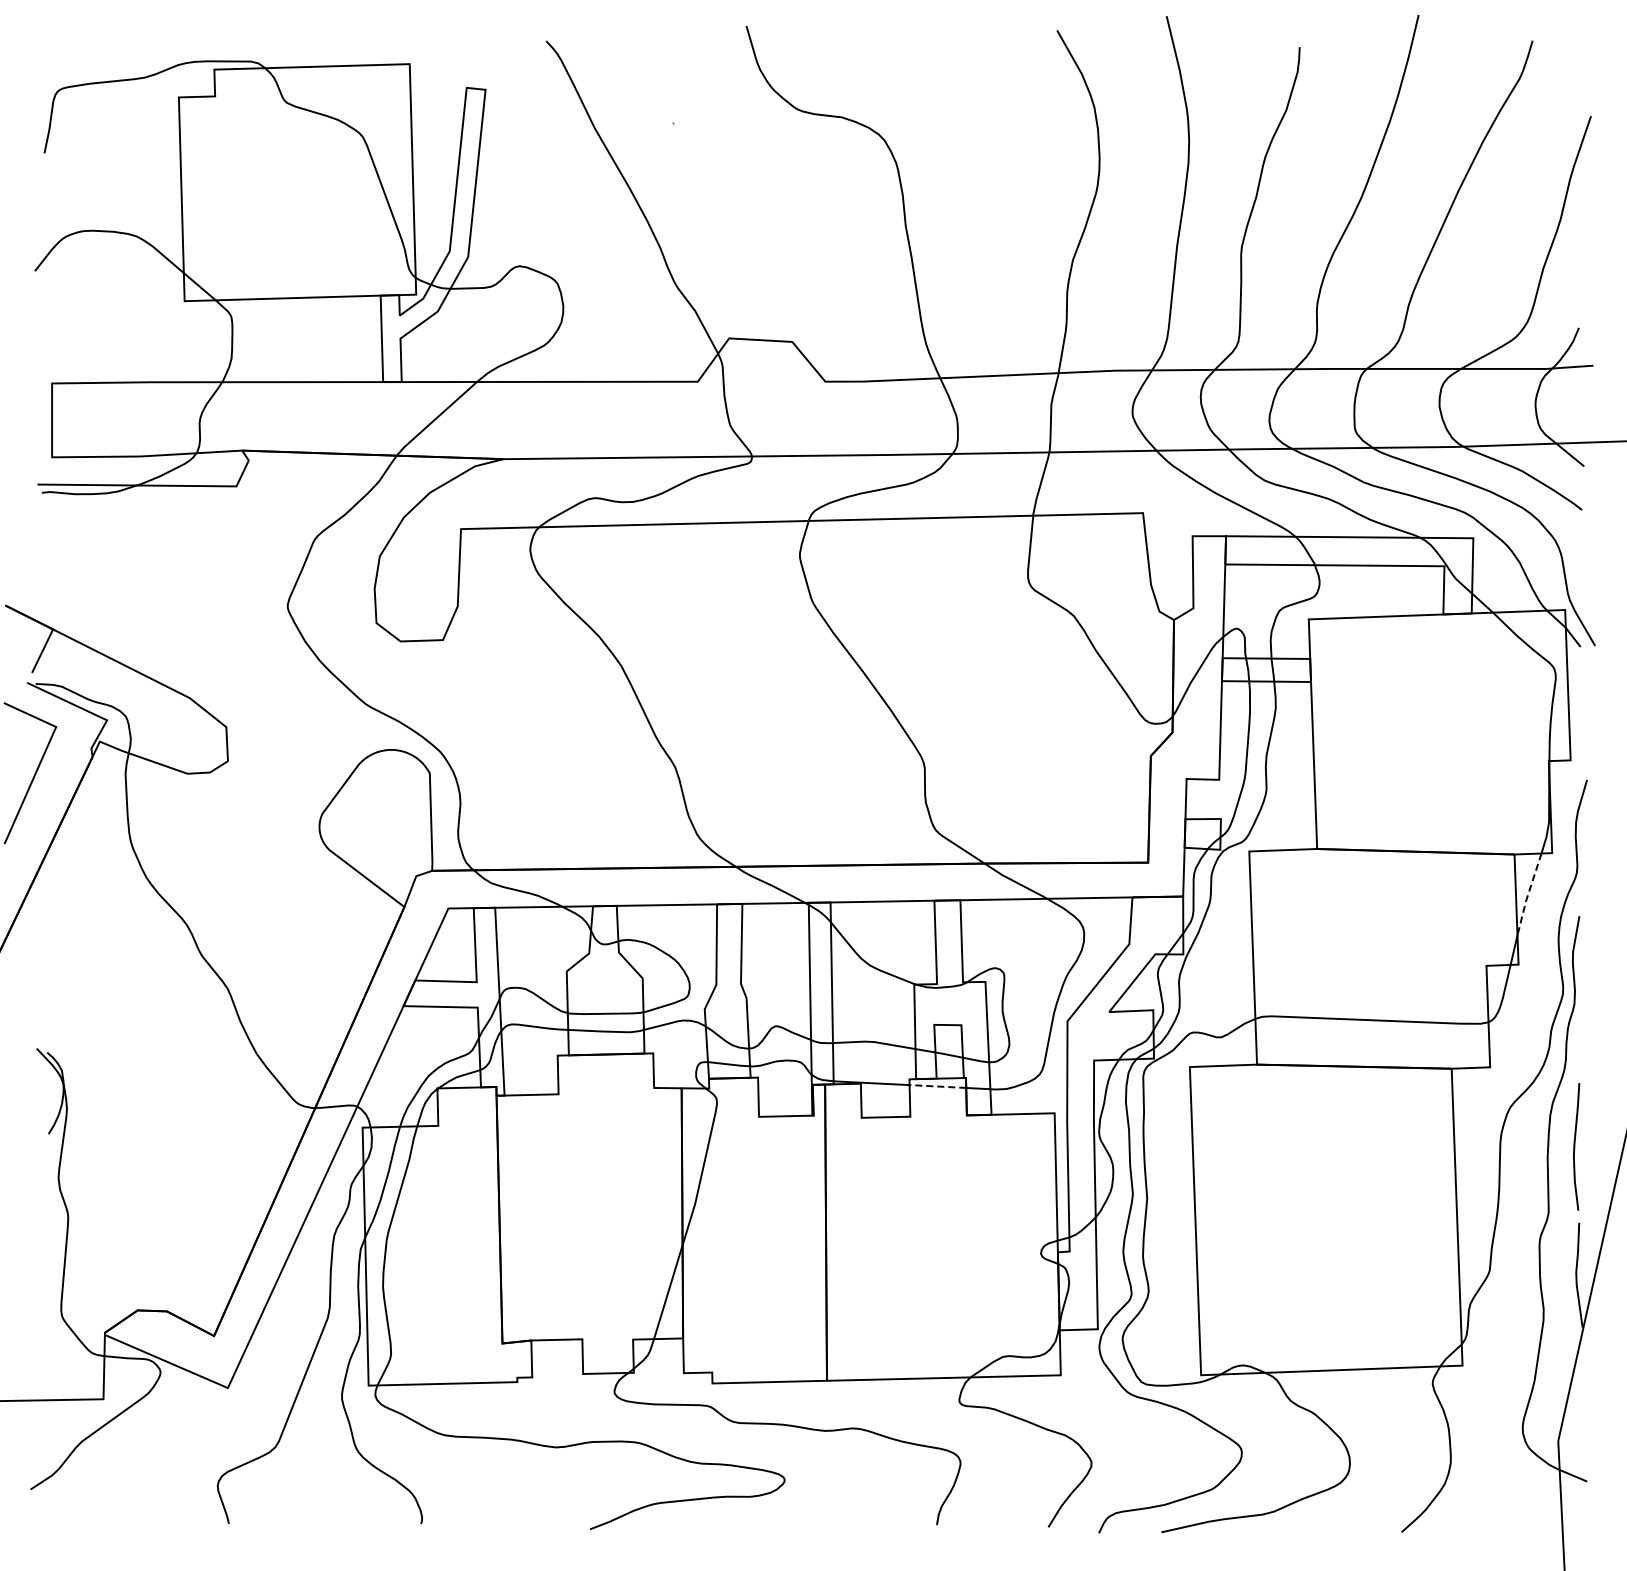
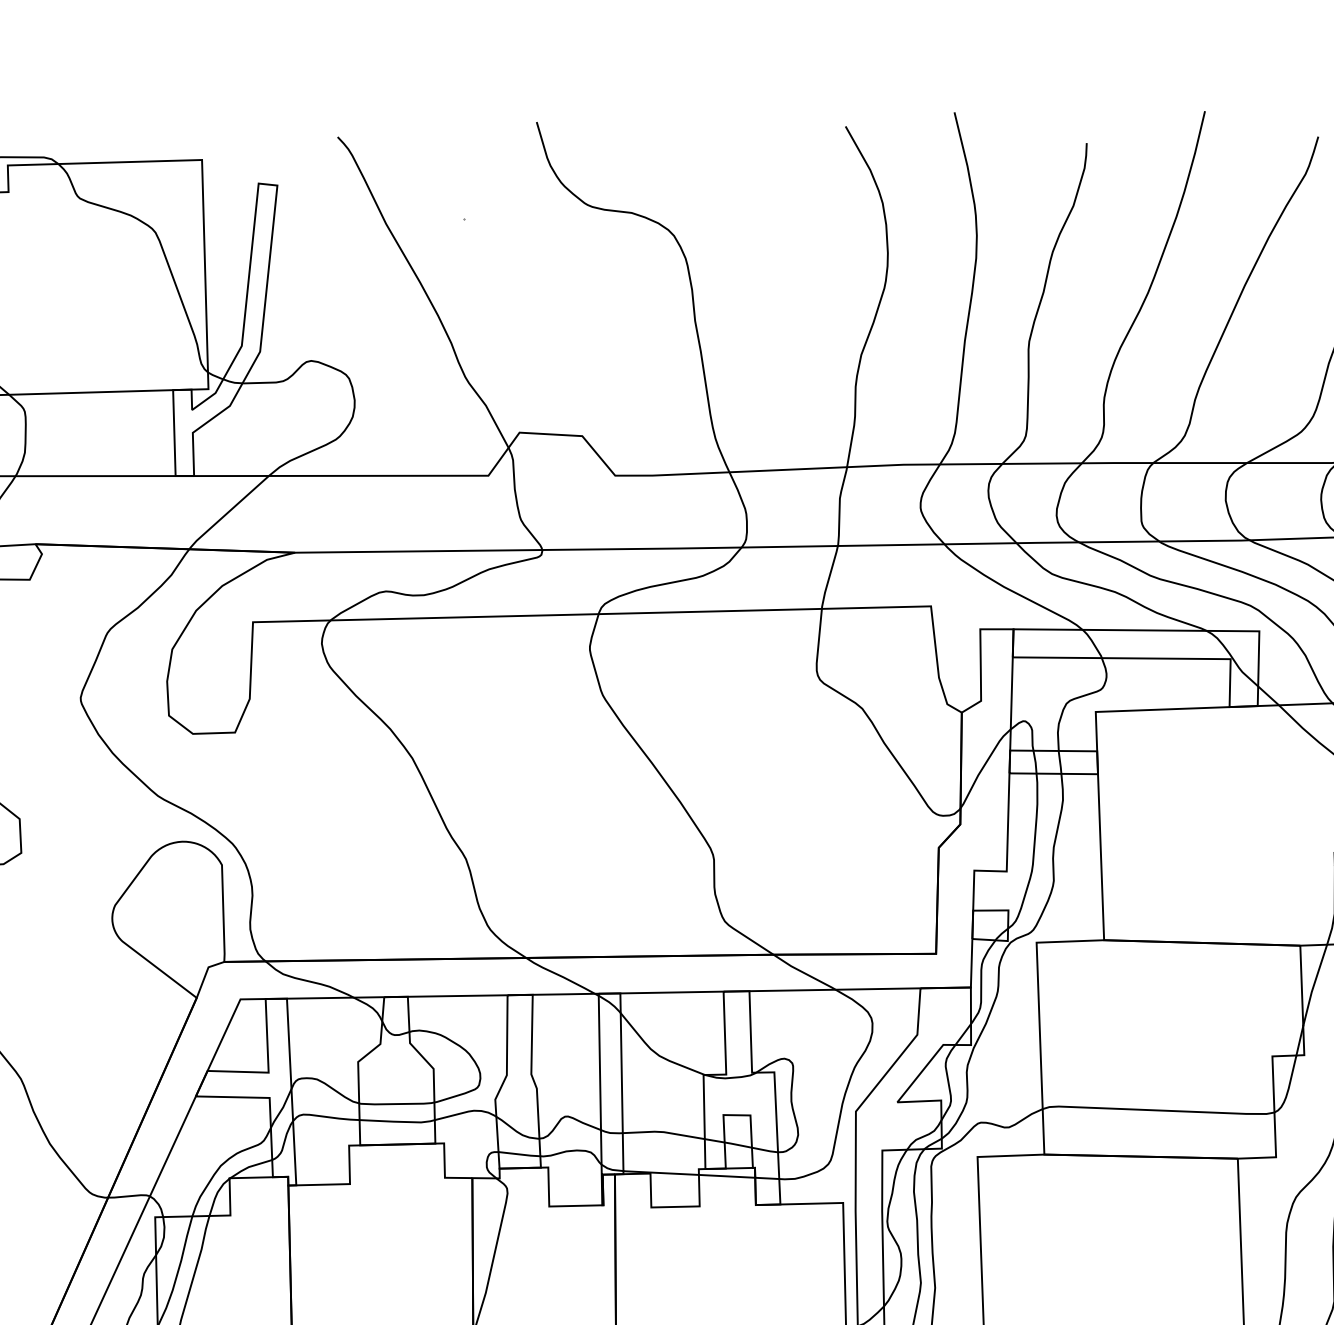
line: (1528, 894) -> (1314, 985), dashed -> solid
line: (937, 1086) -> (726, 1176), dashed -> solid

